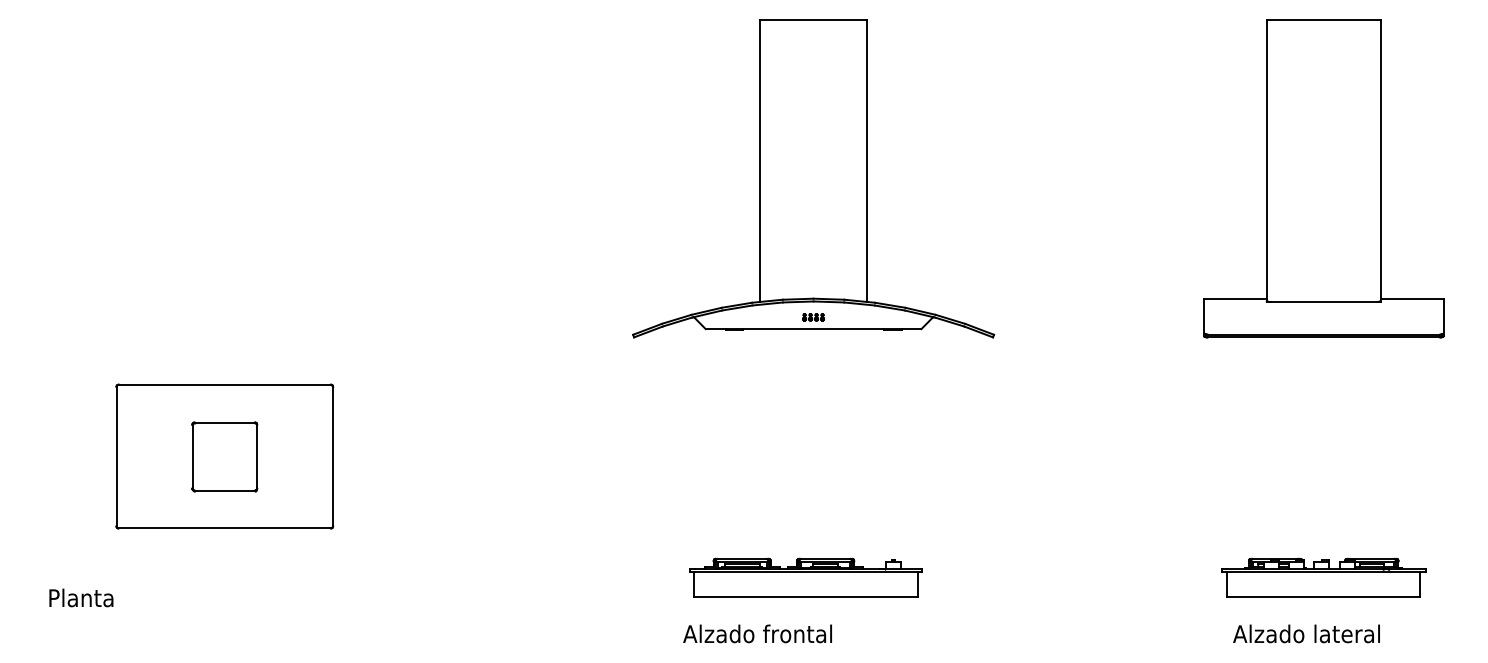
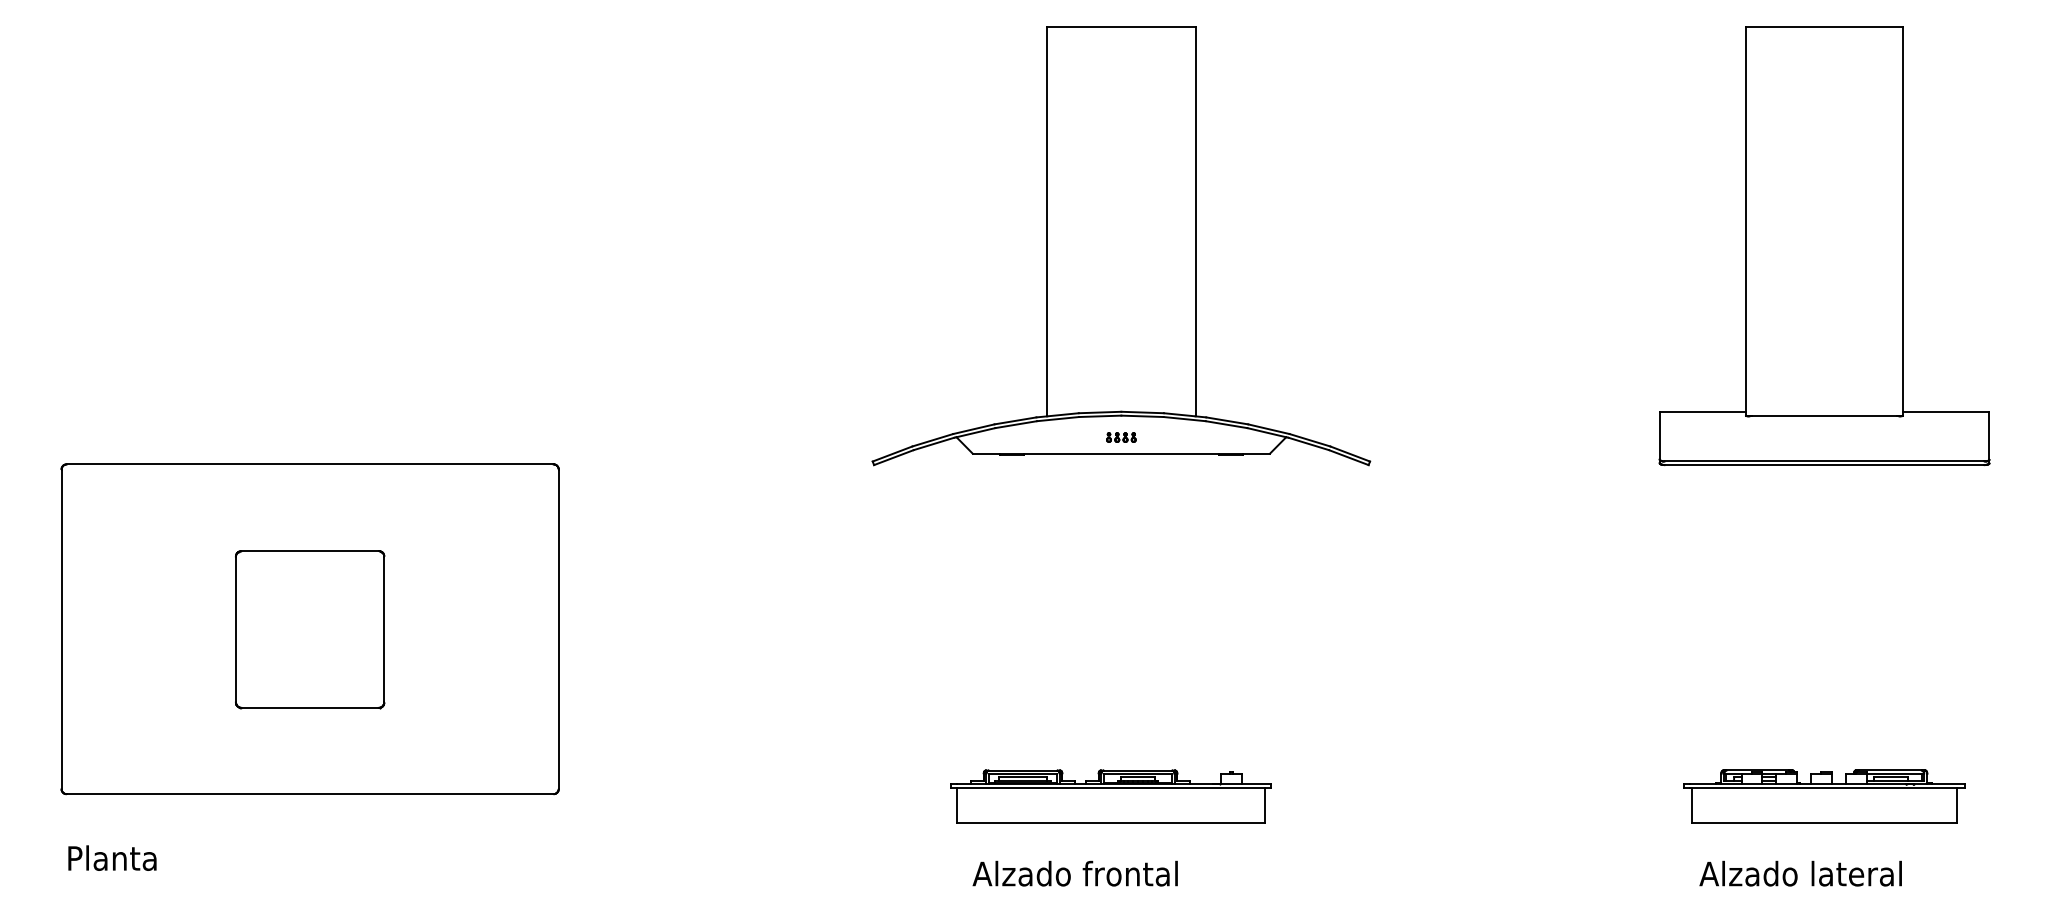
part: (224, 456) -> (309, 629), size x1.67
text: (81, 597) -> (112, 857), moved
text: (757, 633) -> (1074, 873), moved

